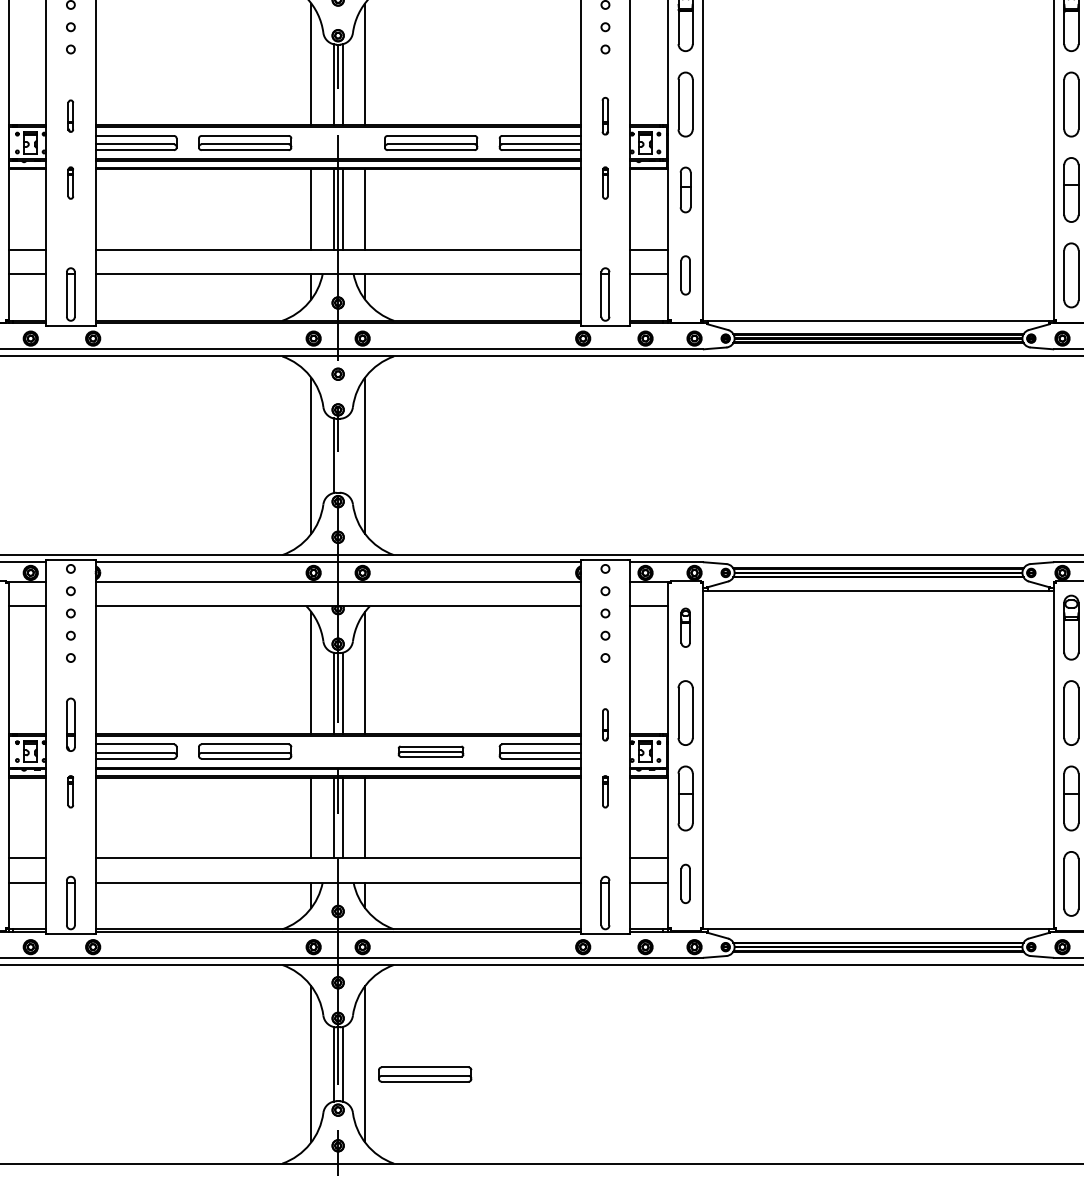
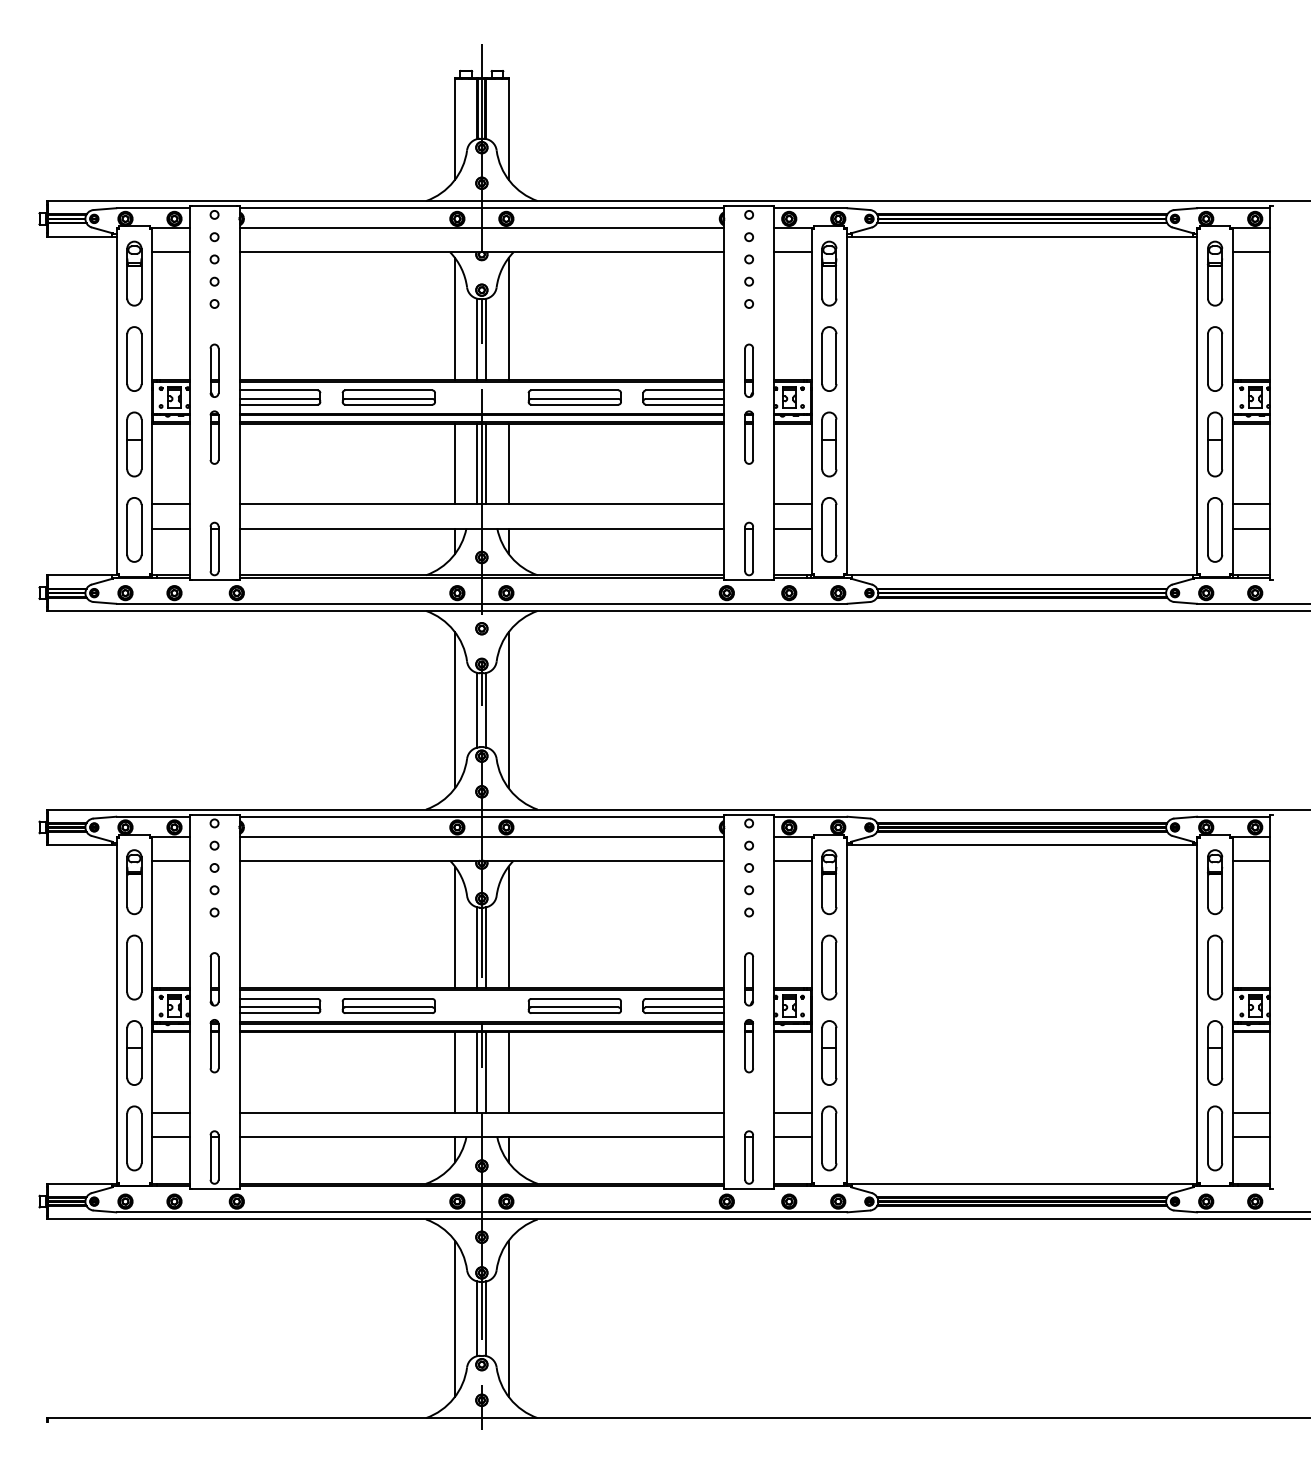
part: (70, 116) -> (214, 370), size x1.67
part: (604, 116) -> (748, 370), size x1.43
part: (70, 183) -> (214, 437), size x1.67
part: (604, 183) -> (748, 437), size x1.67
part: (685, 190) -> (829, 444), size x1.43
part: (685, 275) -> (829, 529), size x1.67
line: (342, 455) -> (486, 709), added
part: (685, 628) -> (829, 882), size x1.67
part: (604, 725) -> (748, 979), size x1.67
part: (430, 751) -> (574, 1005), size x1.43
part: (70, 792) -> (214, 1046), size x1.67
part: (604, 792) -> (748, 1046), size x1.67
part: (685, 884) -> (829, 1138), size x1.67
part: (424, 1074) -> (568, 1328), removed

